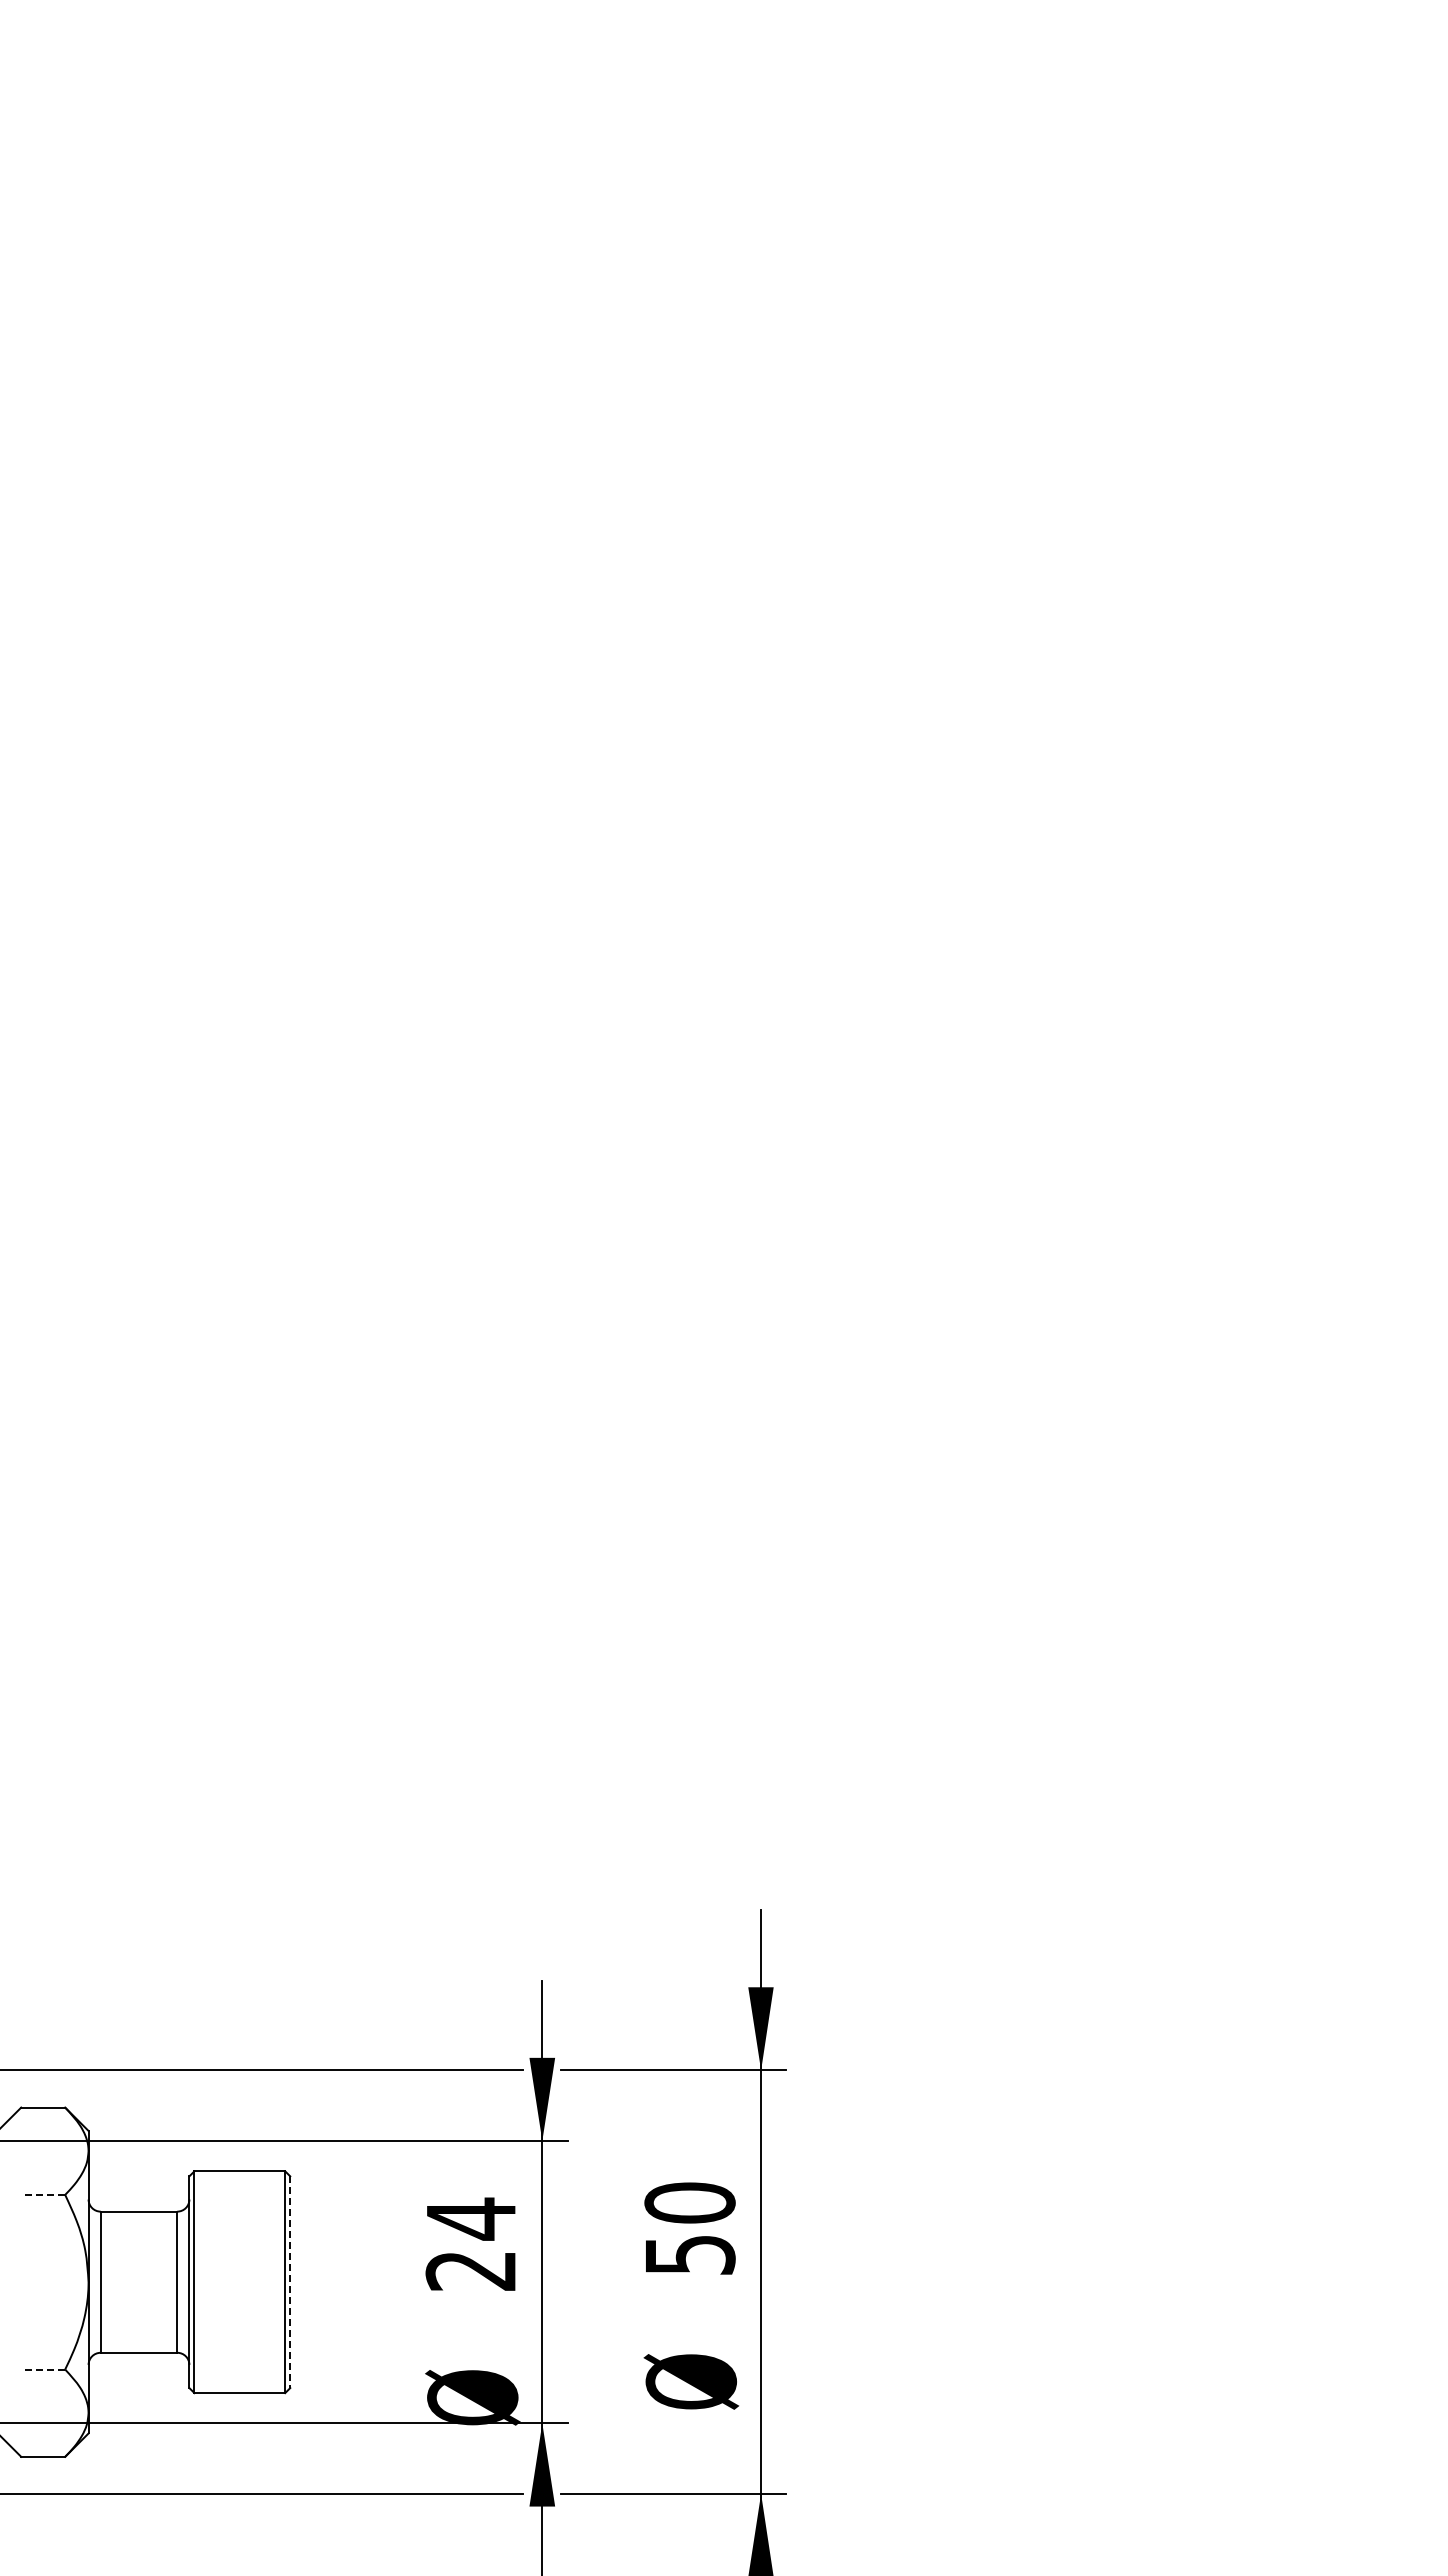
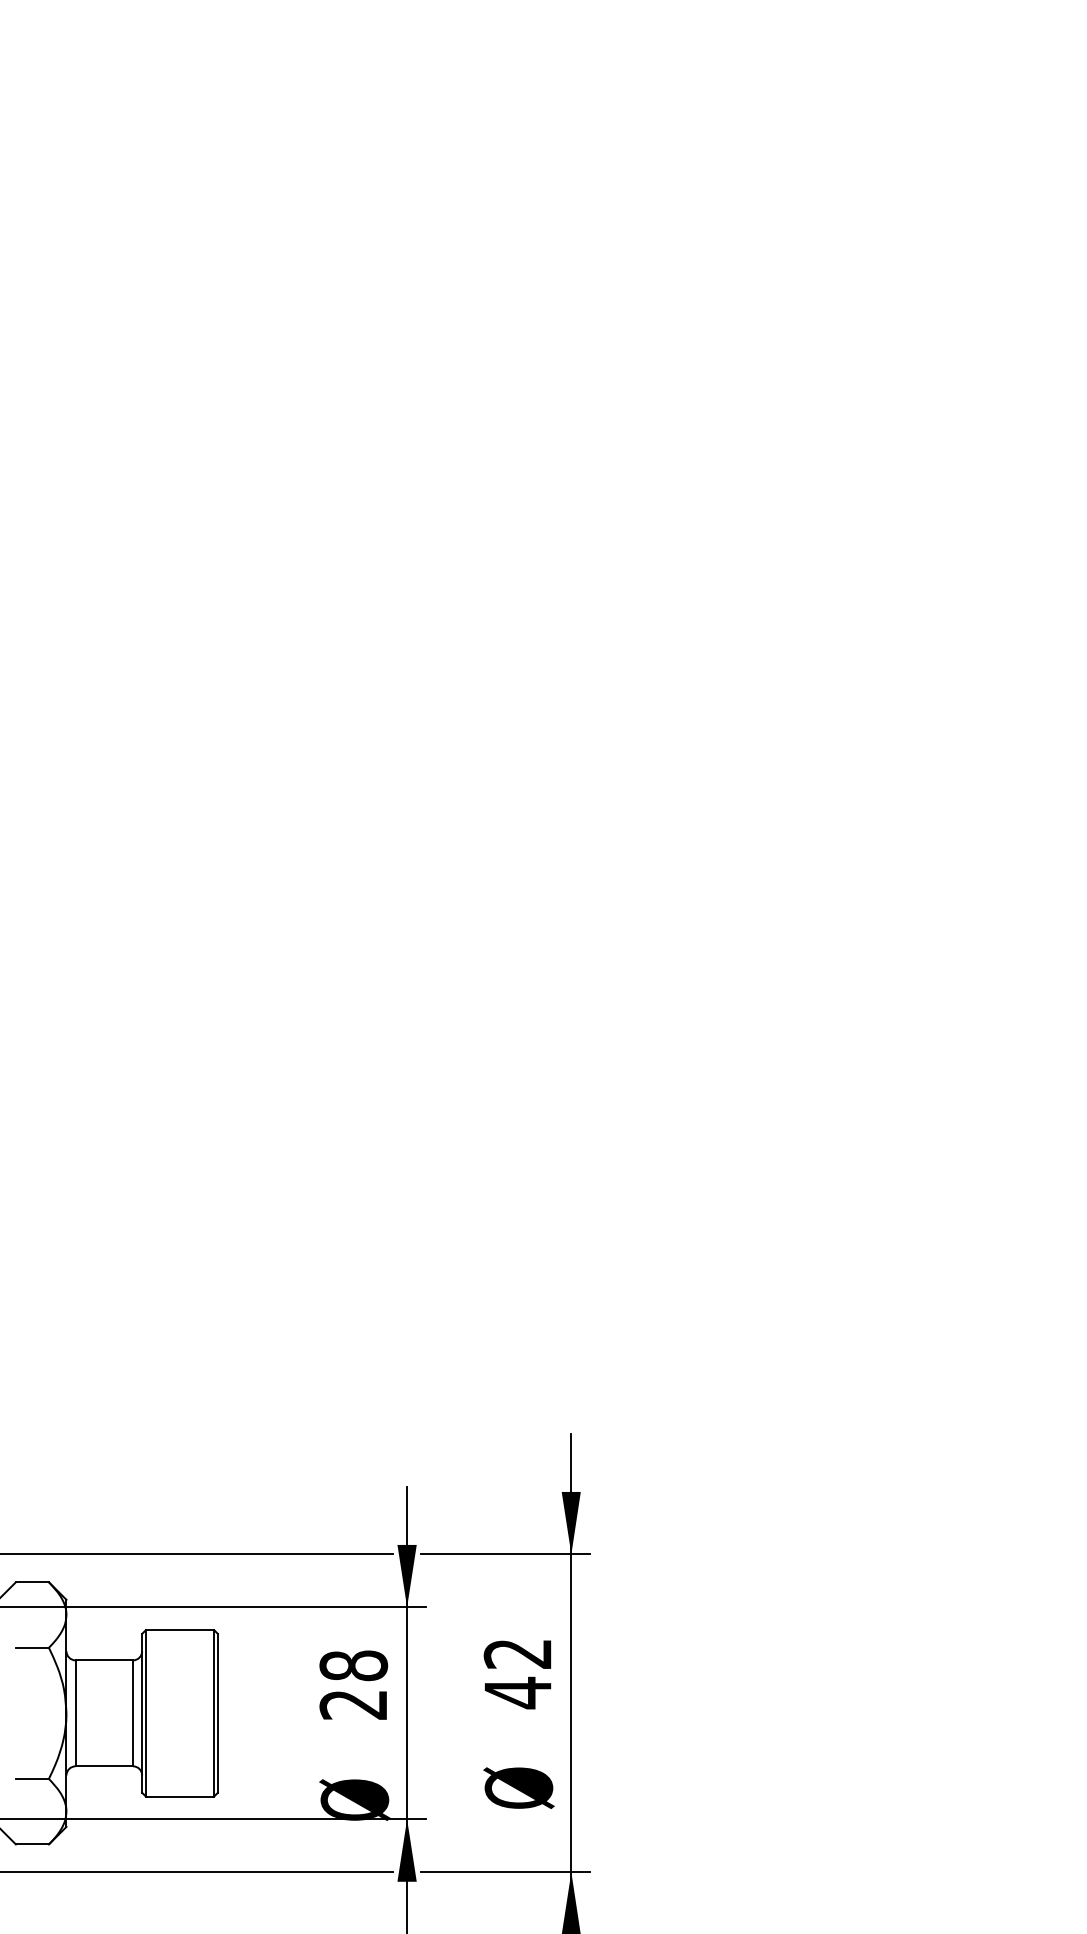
line: (43, 2194) -> (32, 1647), dashed -> solid
text: (470, 2218) -> (353, 1665), 24 -> 28
text: (689, 2229) -> (517, 1673), 50 -> 42
line: (290, 2282) -> (218, 1713), dashed -> solid
line: (43, 2369) -> (32, 1778), dashed -> solid

